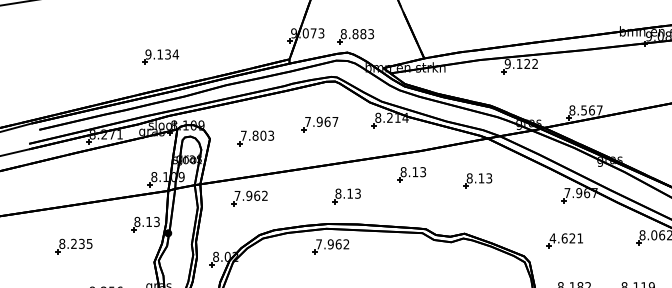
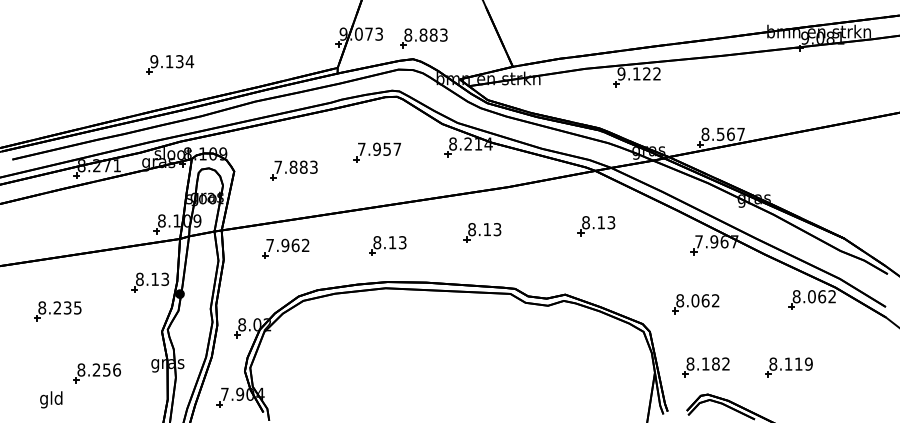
text: (327, 121) -> (387, 148), 7.967 -> 7.957
text: (263, 135) -> (303, 167), 7.803 -> 7.883
part: (411, 174) -> (482, 232), moved
part: (477, 181) -> (596, 226), moved
part: (346, 195) -> (387, 245), moved
text: (566, 238) -> (697, 300), 4.621 -> 8.062
part: (330, 246) -> (391, 311), removed

